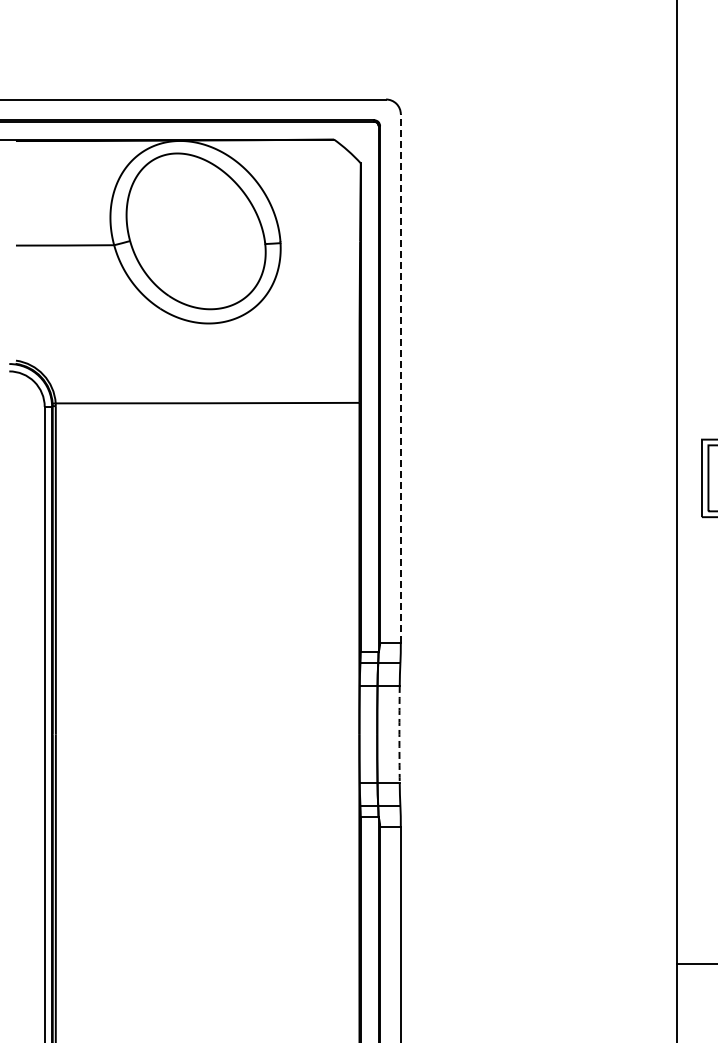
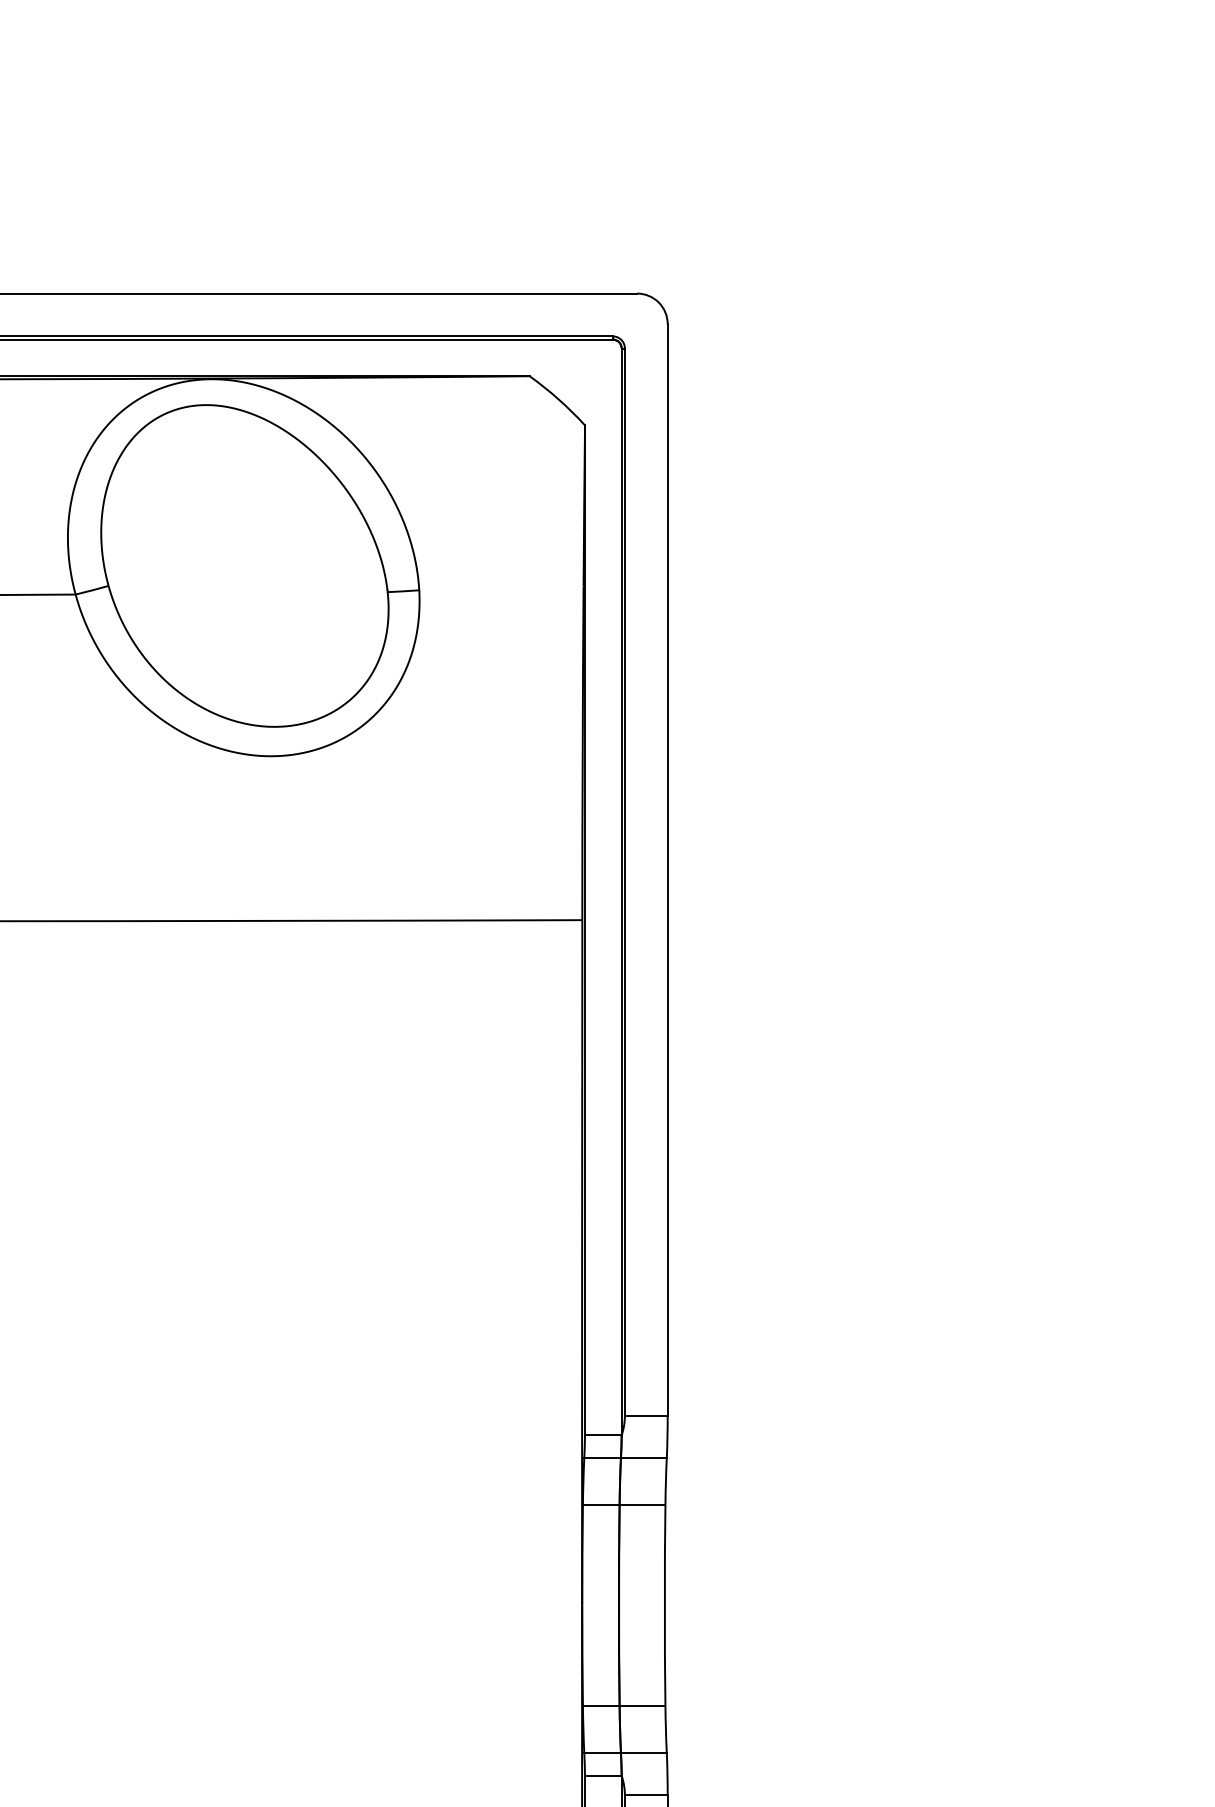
line: (400, 378) -> (667, 869), dashed -> solid
arc: (399, 734) -> (664, 1605), dashed -> solid

